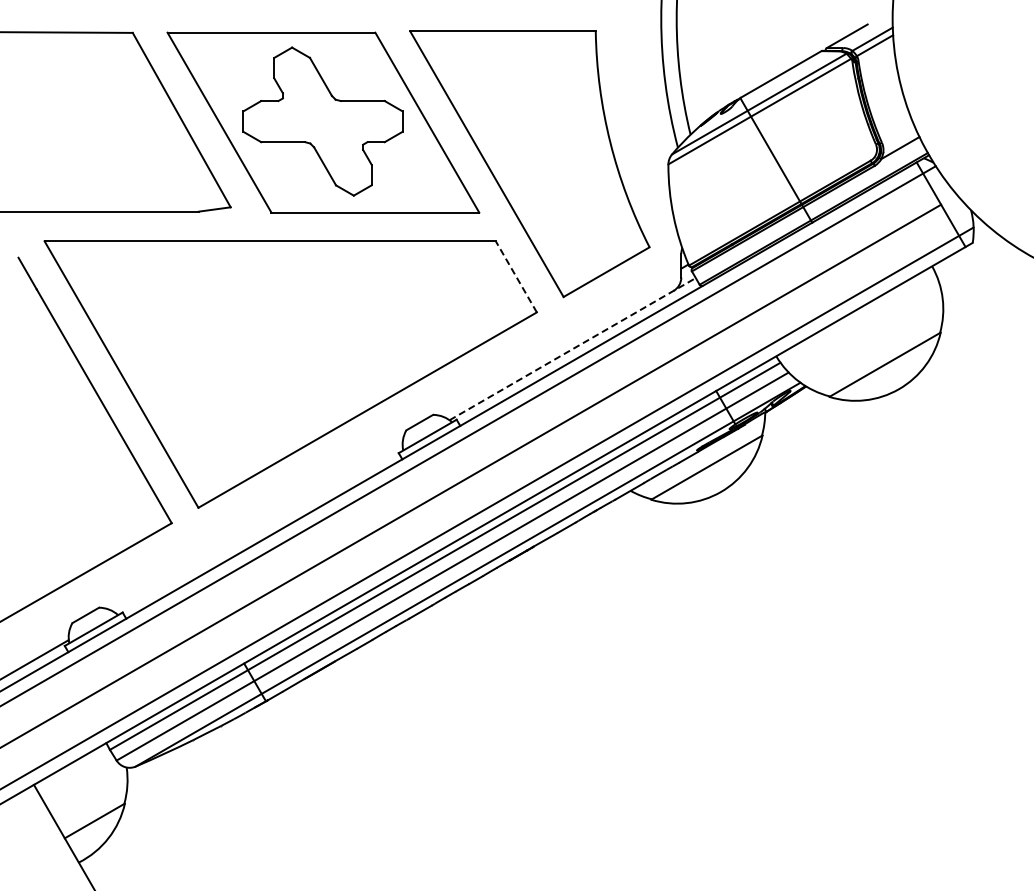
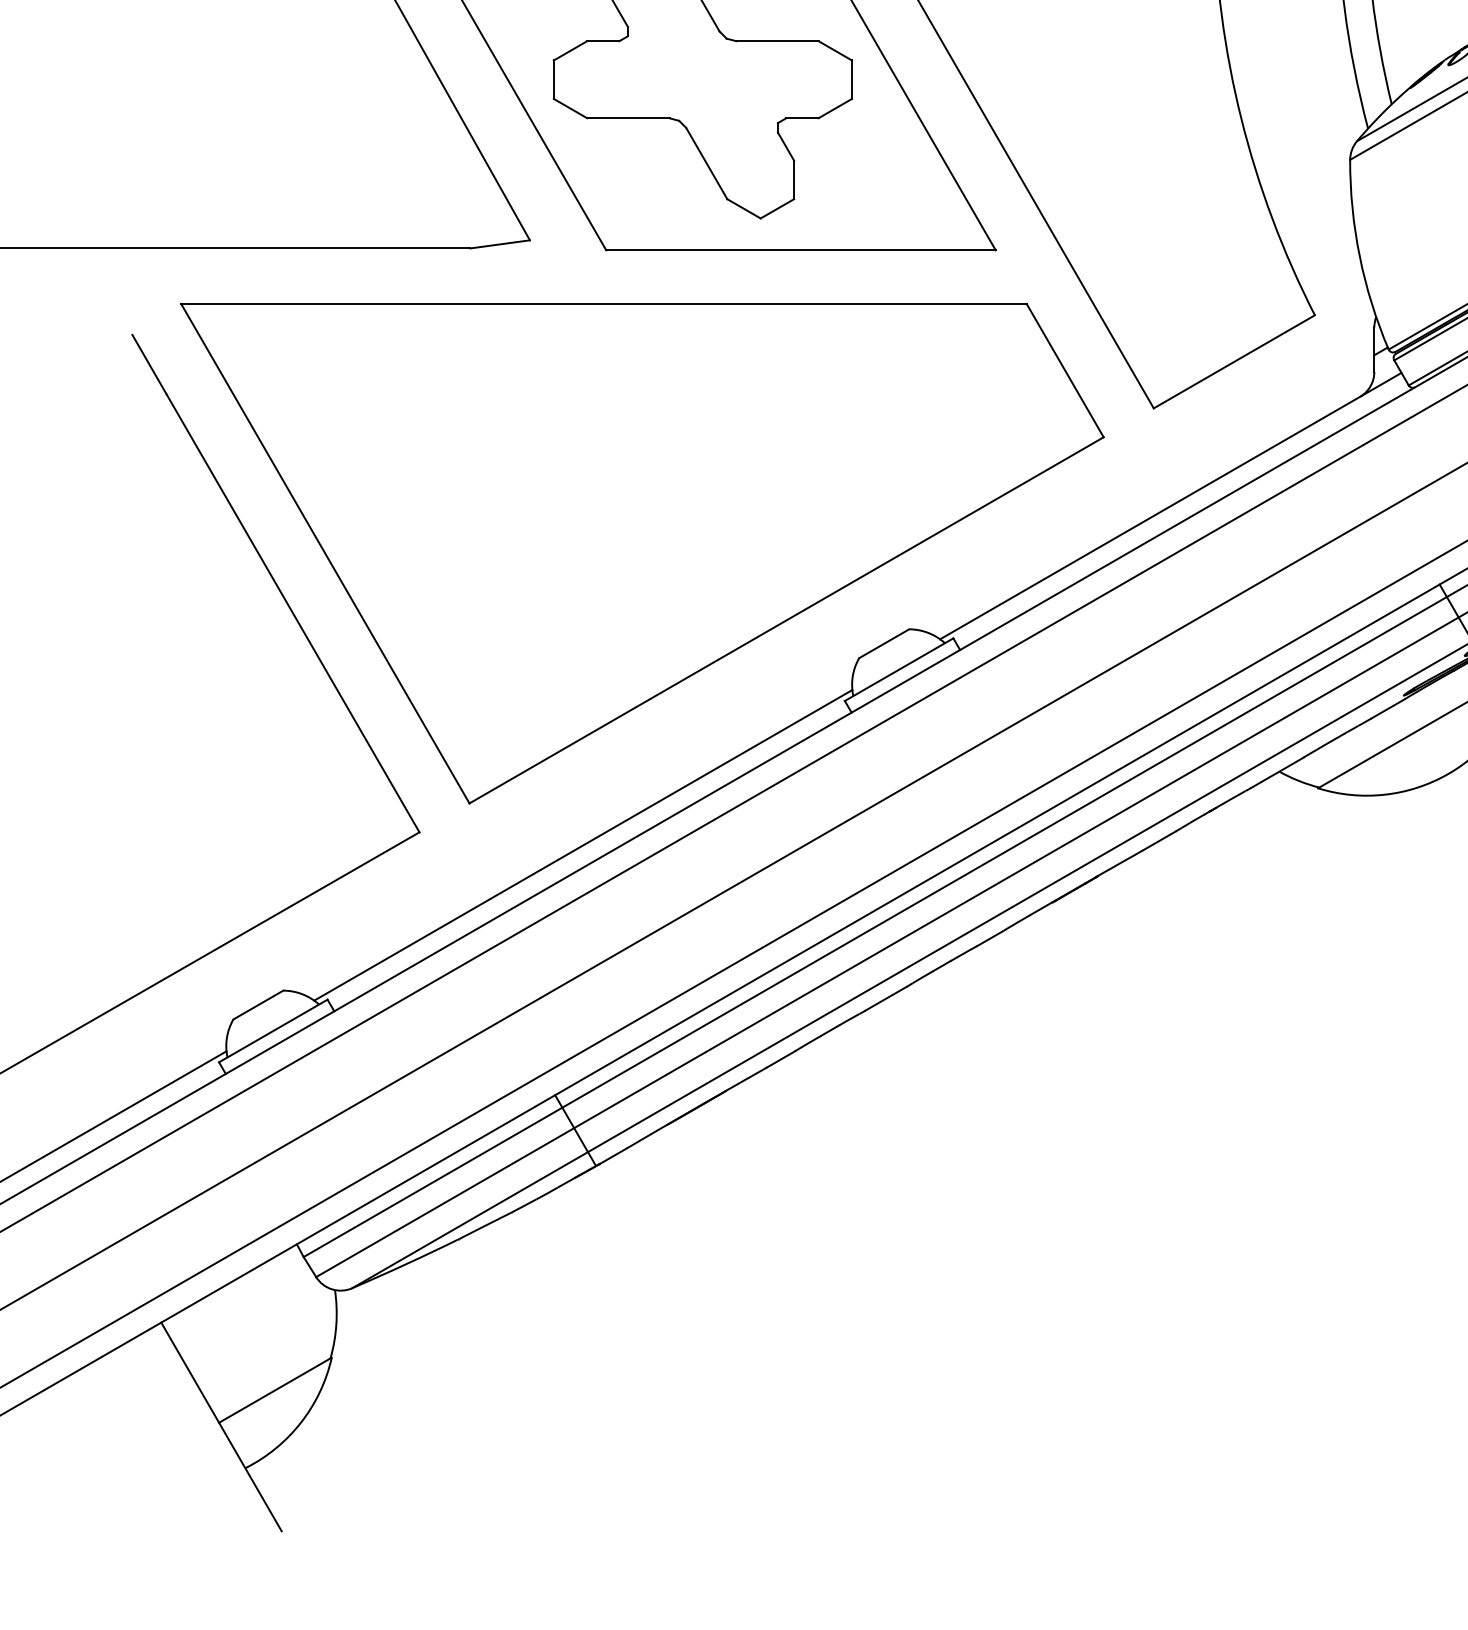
line: (516, 276) -> (1065, 369), dashed -> solid
line: (573, 348) -> (1172, 504), dashed -> solid
line: (258, 530) -> (582, 845), added

